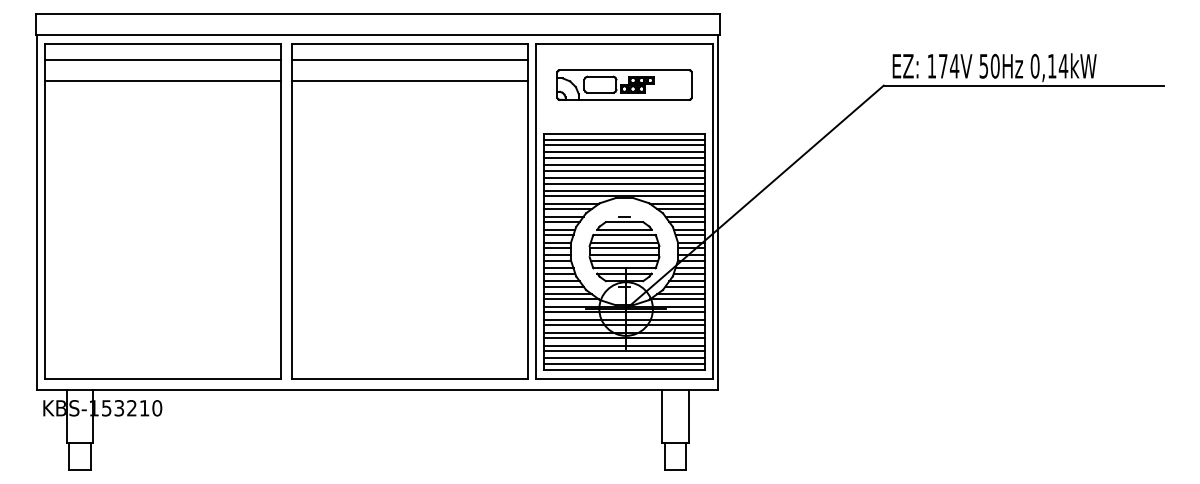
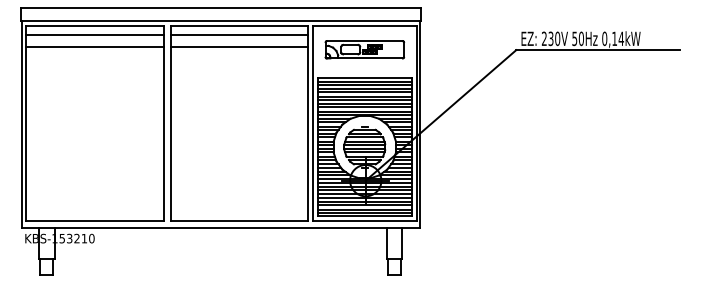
text: (942, 65) -> (550, 38), 174V -> 230V

